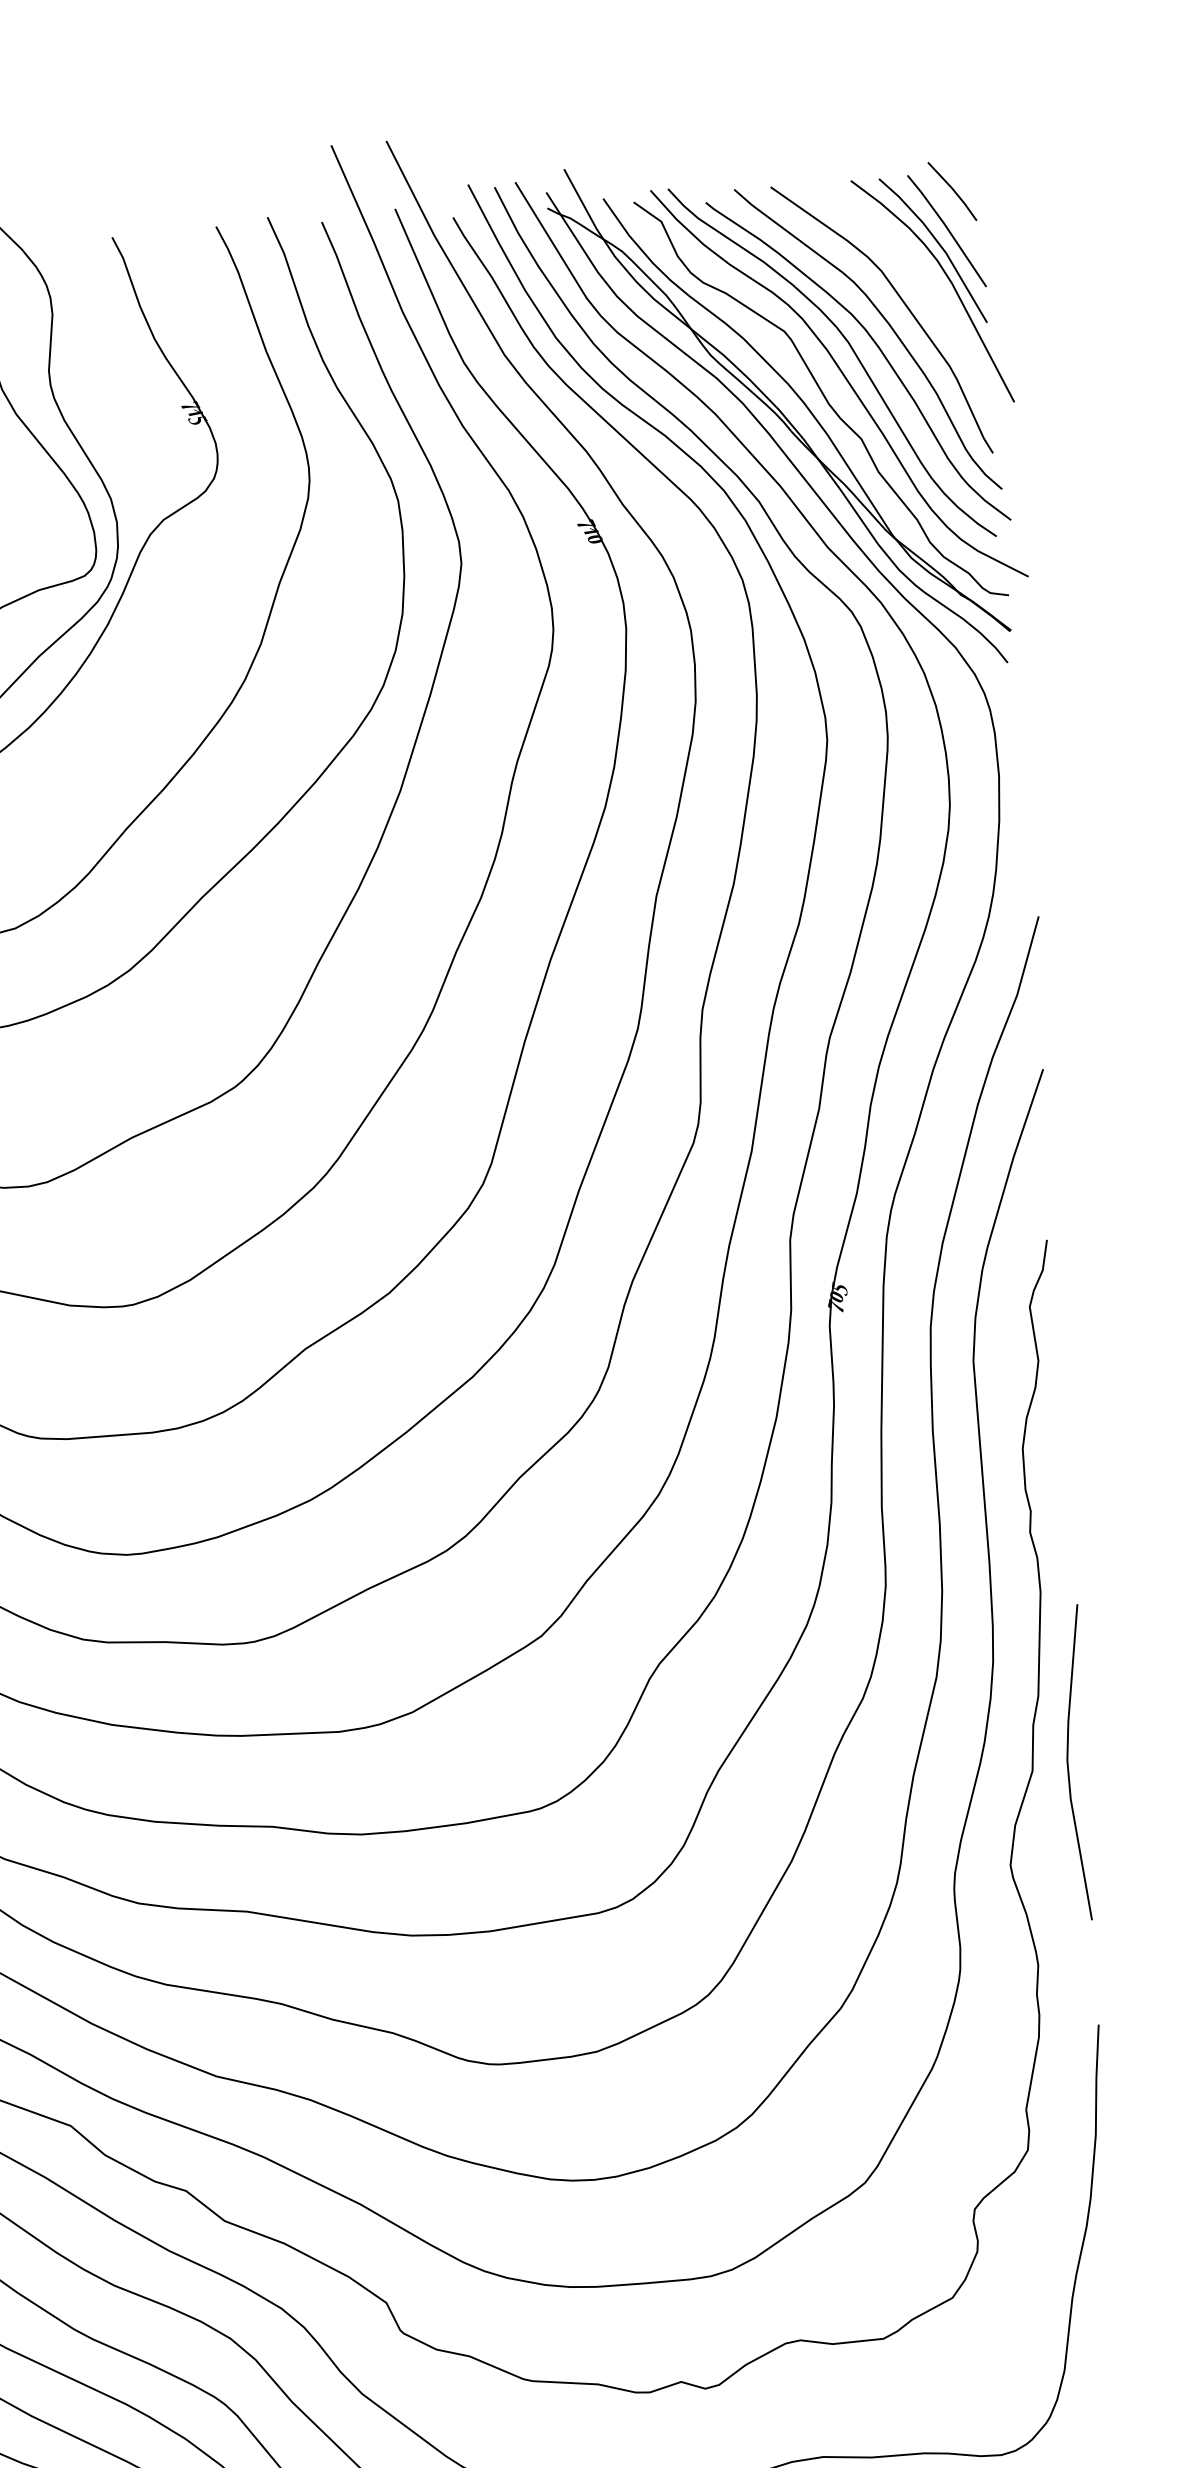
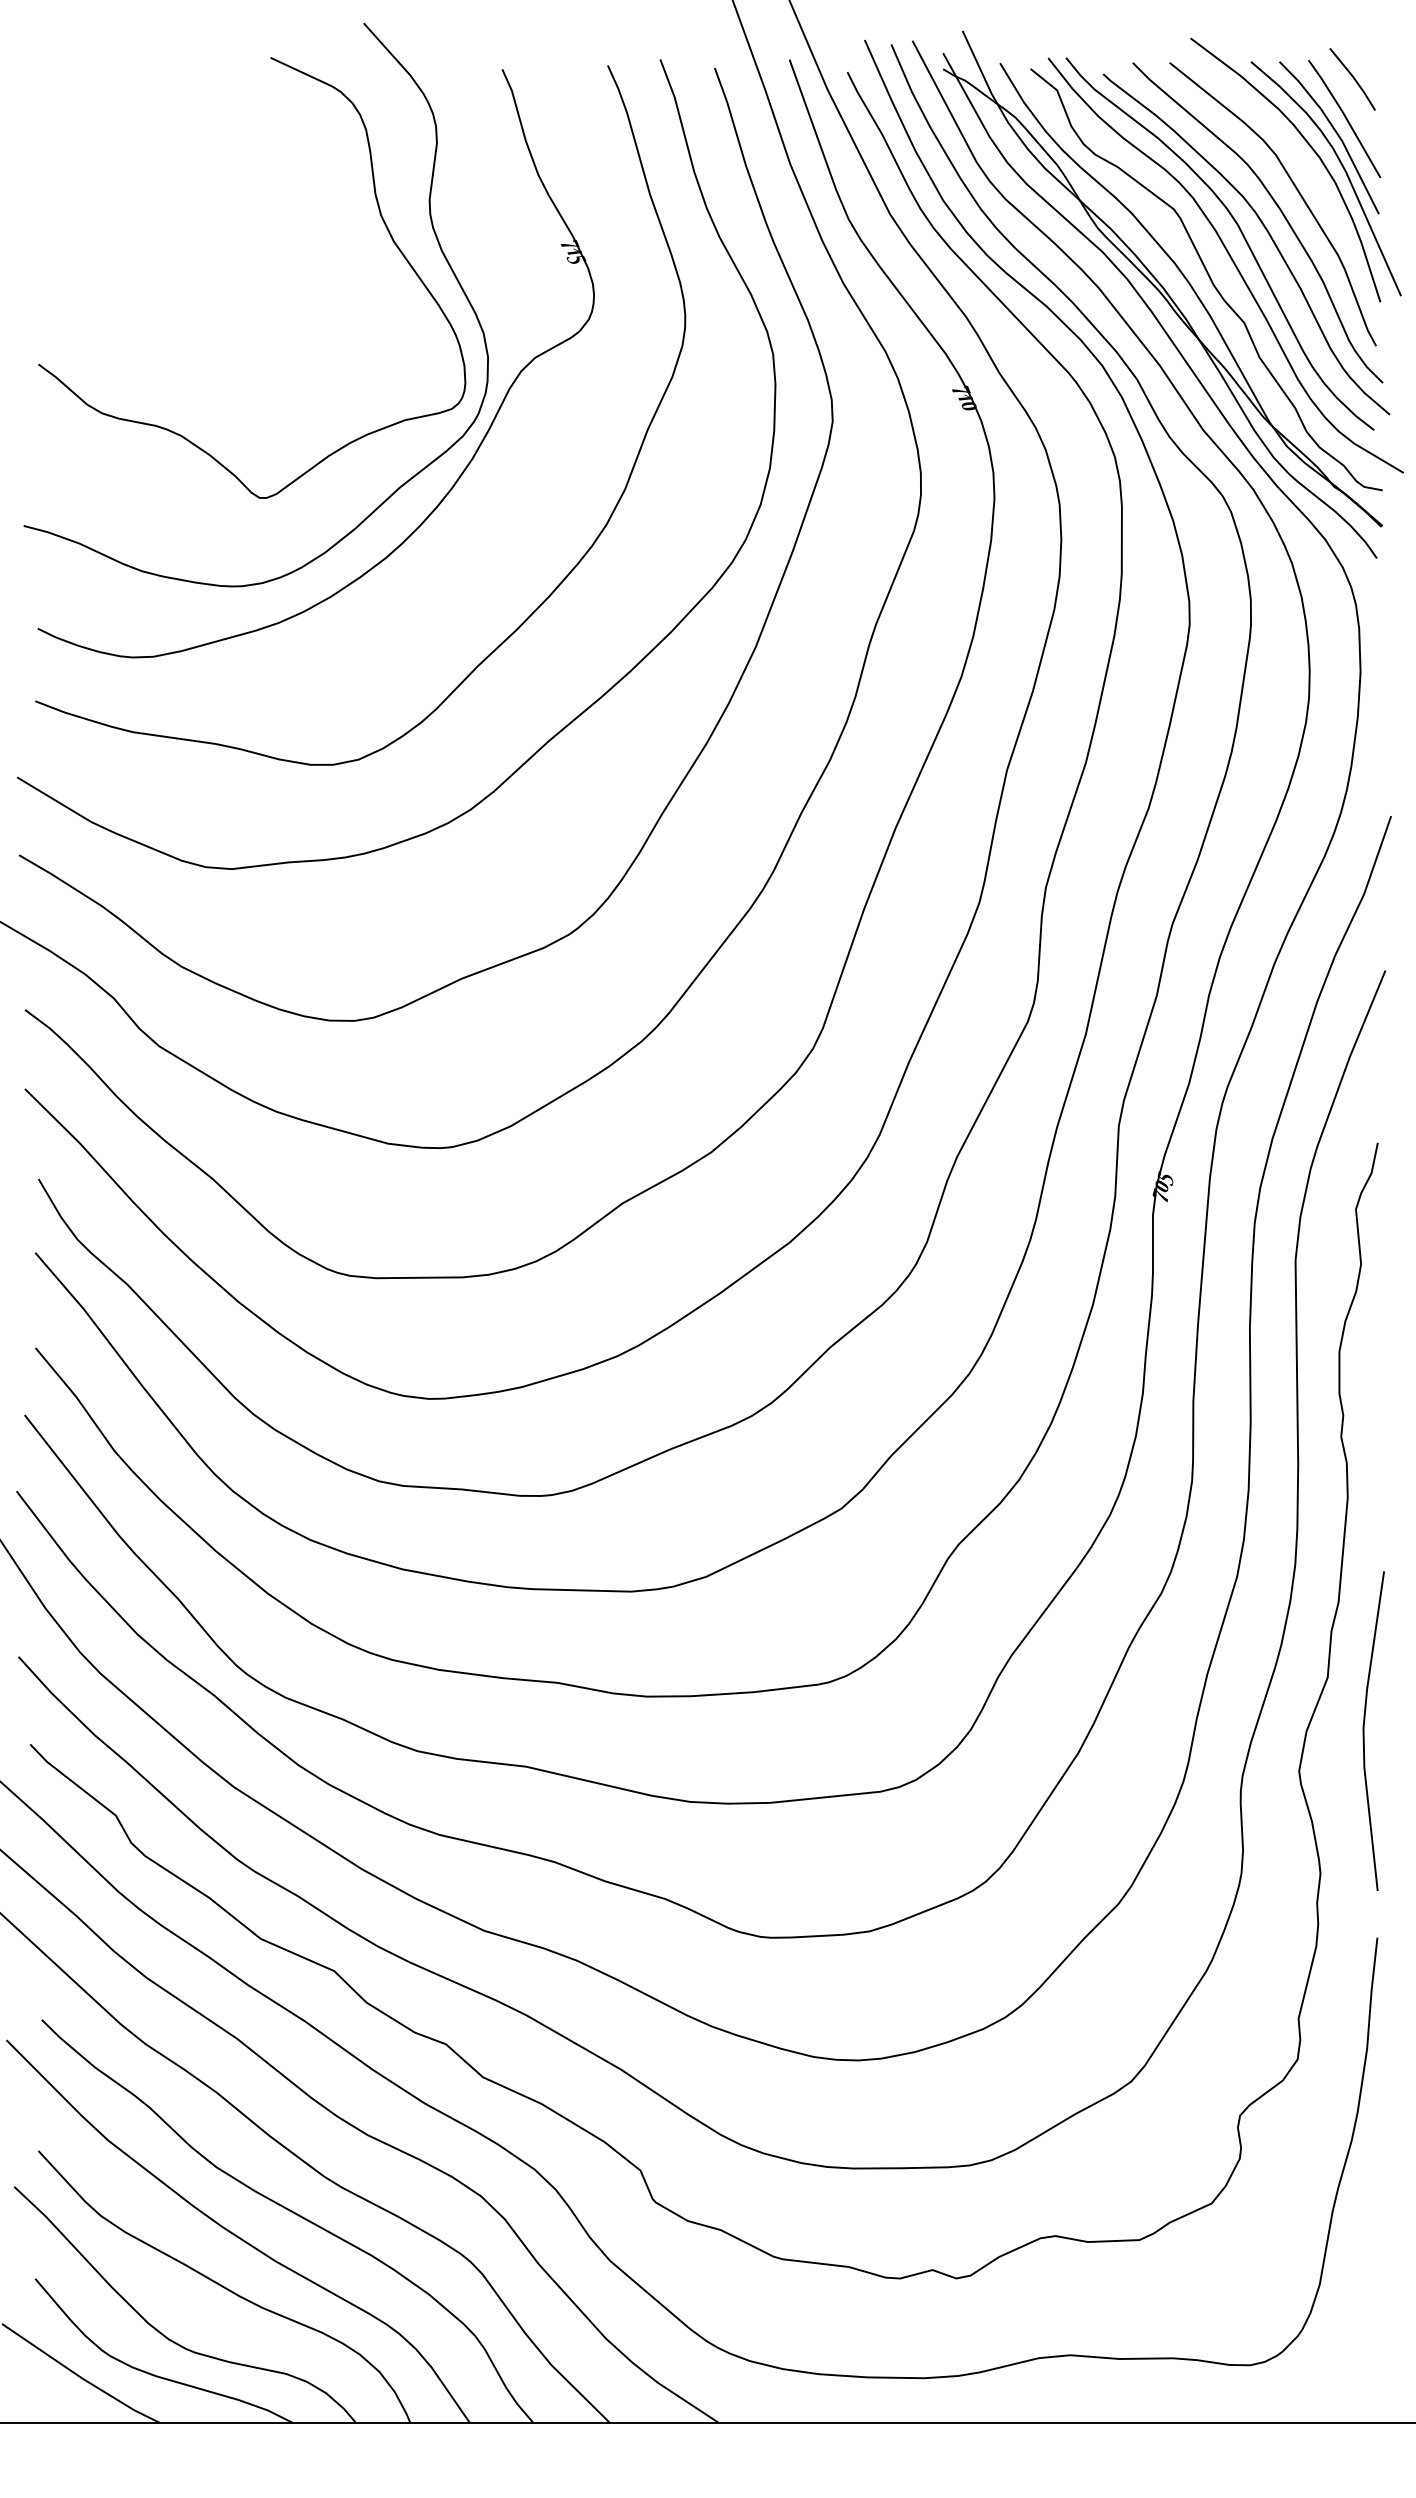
curve: (917, 264) -> (1312, 150), added
line: (1068, 1762) -> (1364, 1730), moved

